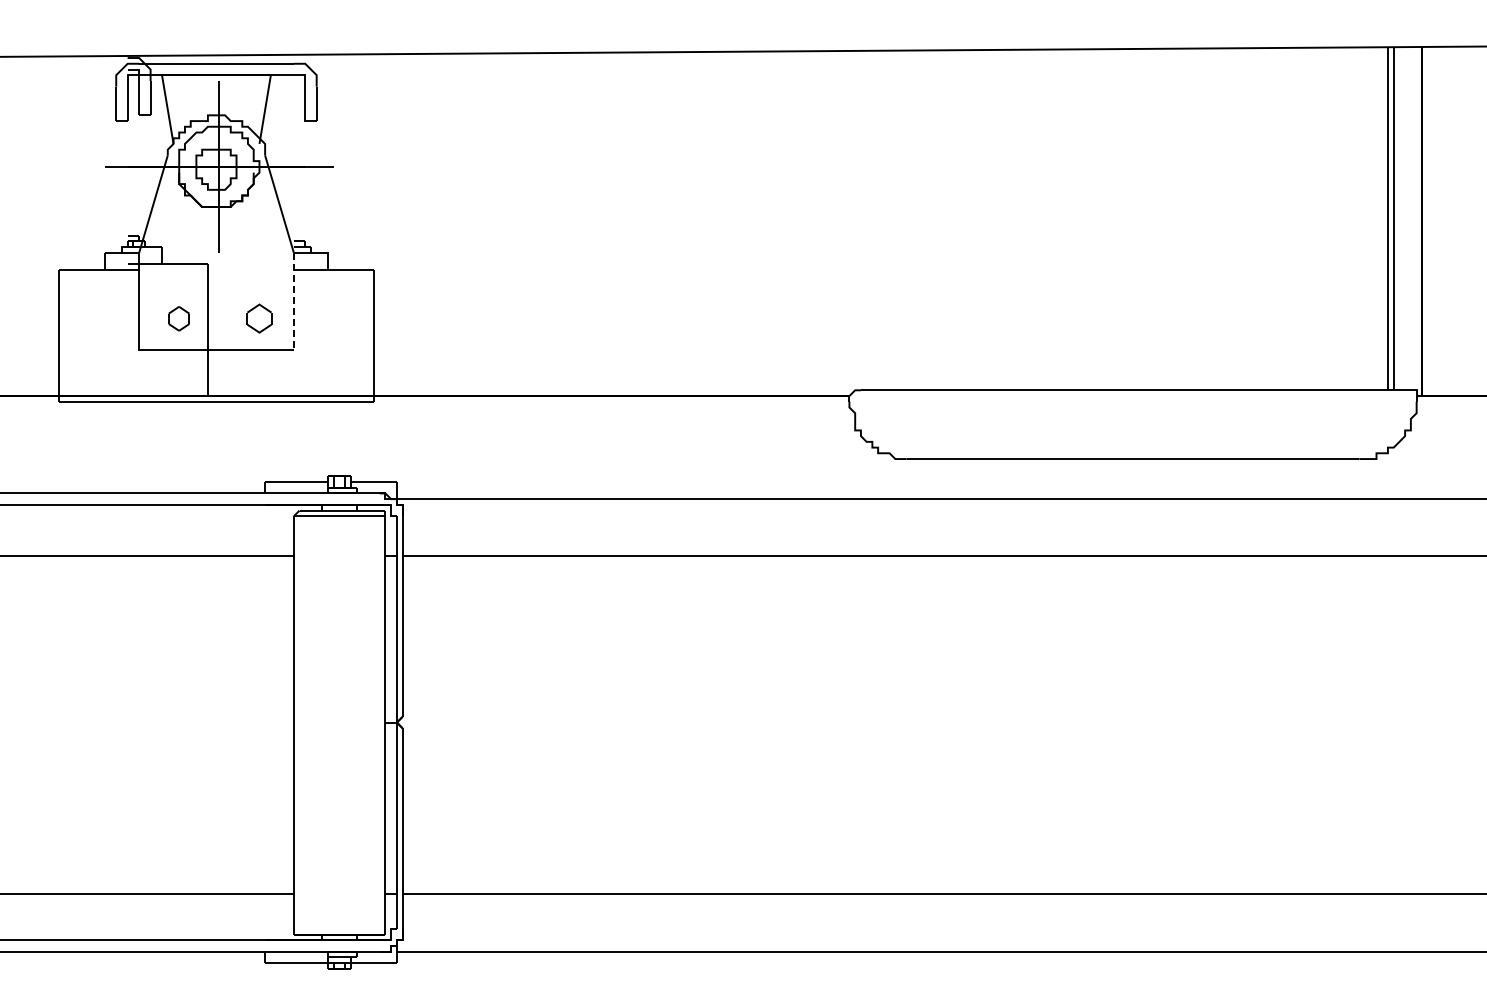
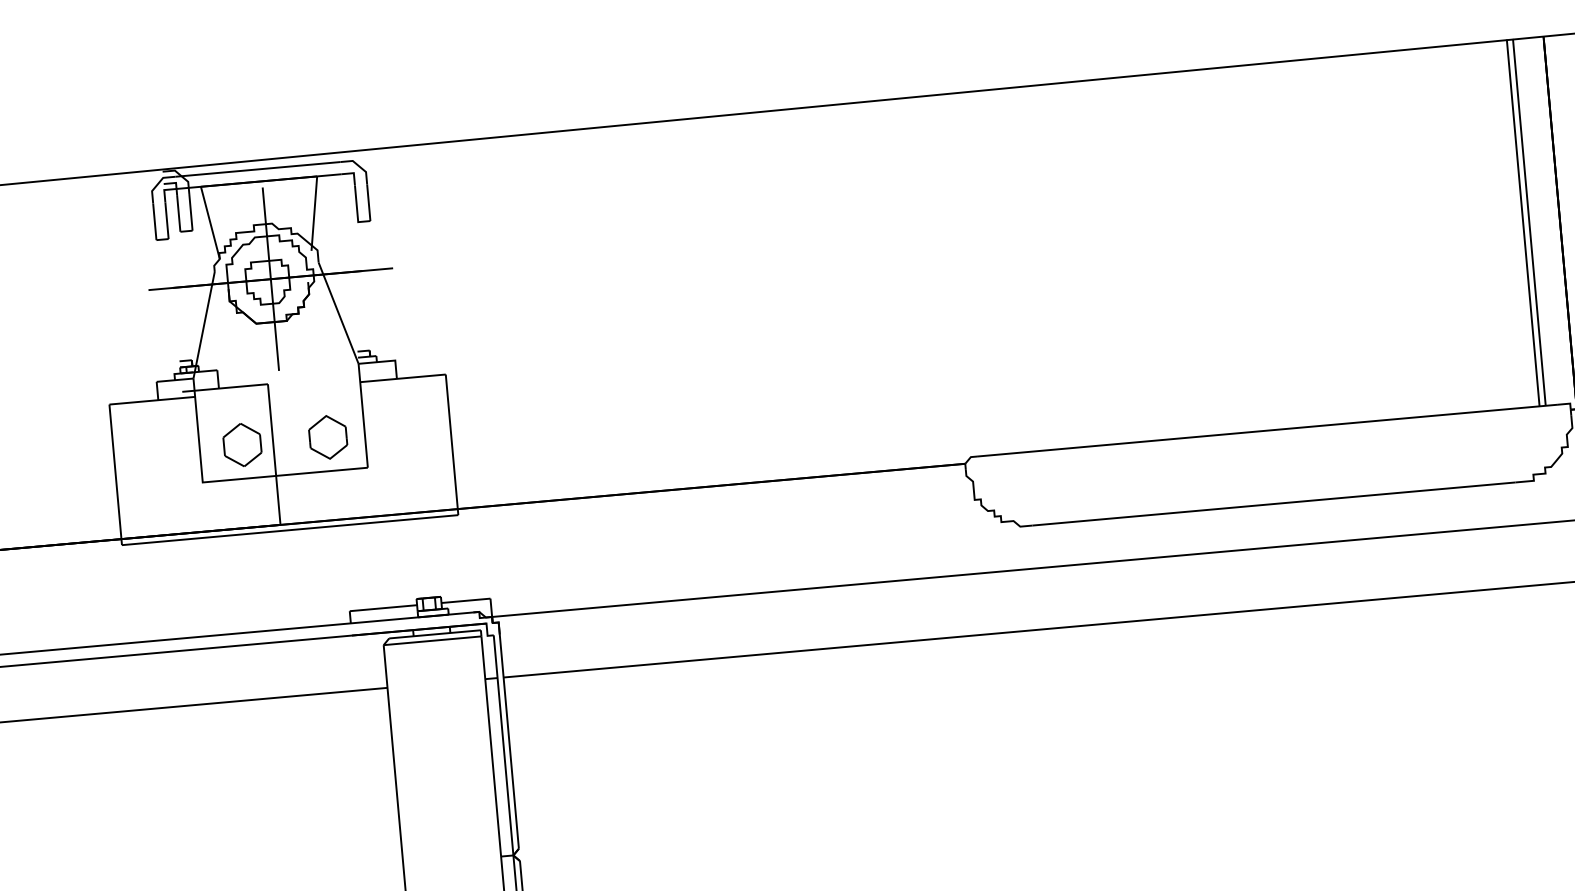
line: (293, 301) -> (362, 415), dashed -> solid
part: (178, 318) -> (241, 444), size x1.67
part: (259, 318) -> (328, 437), size x1.43

